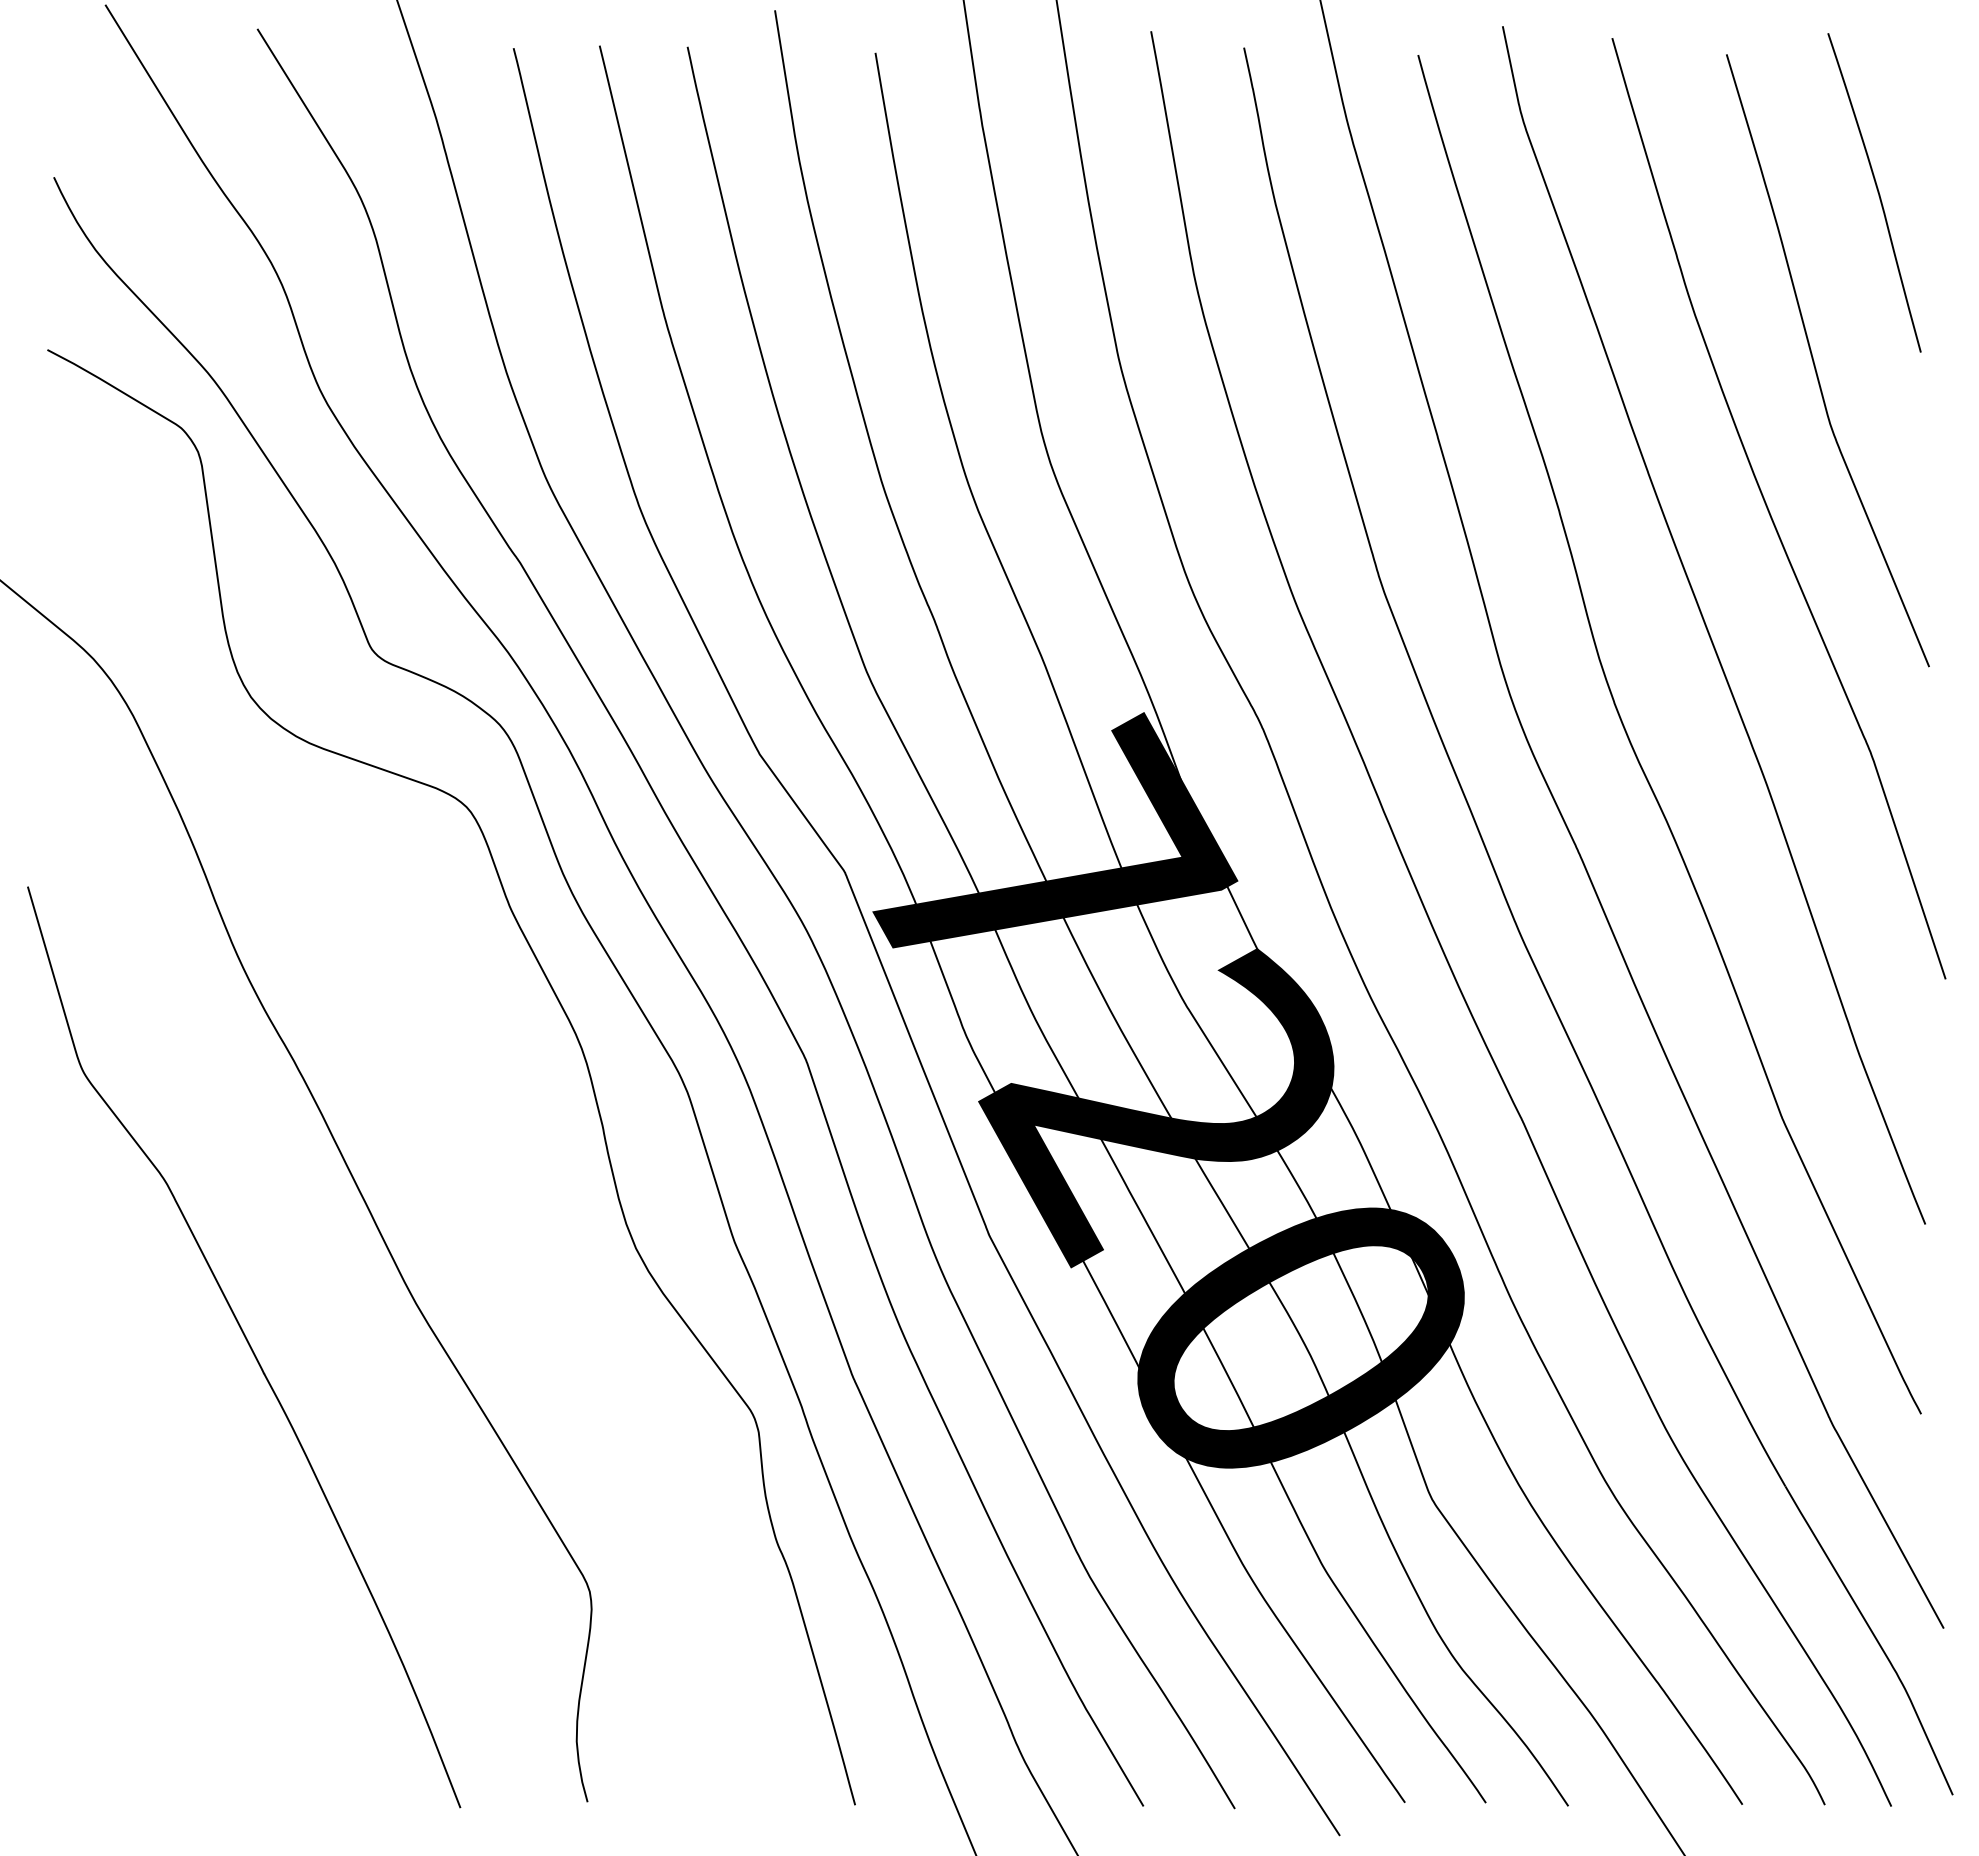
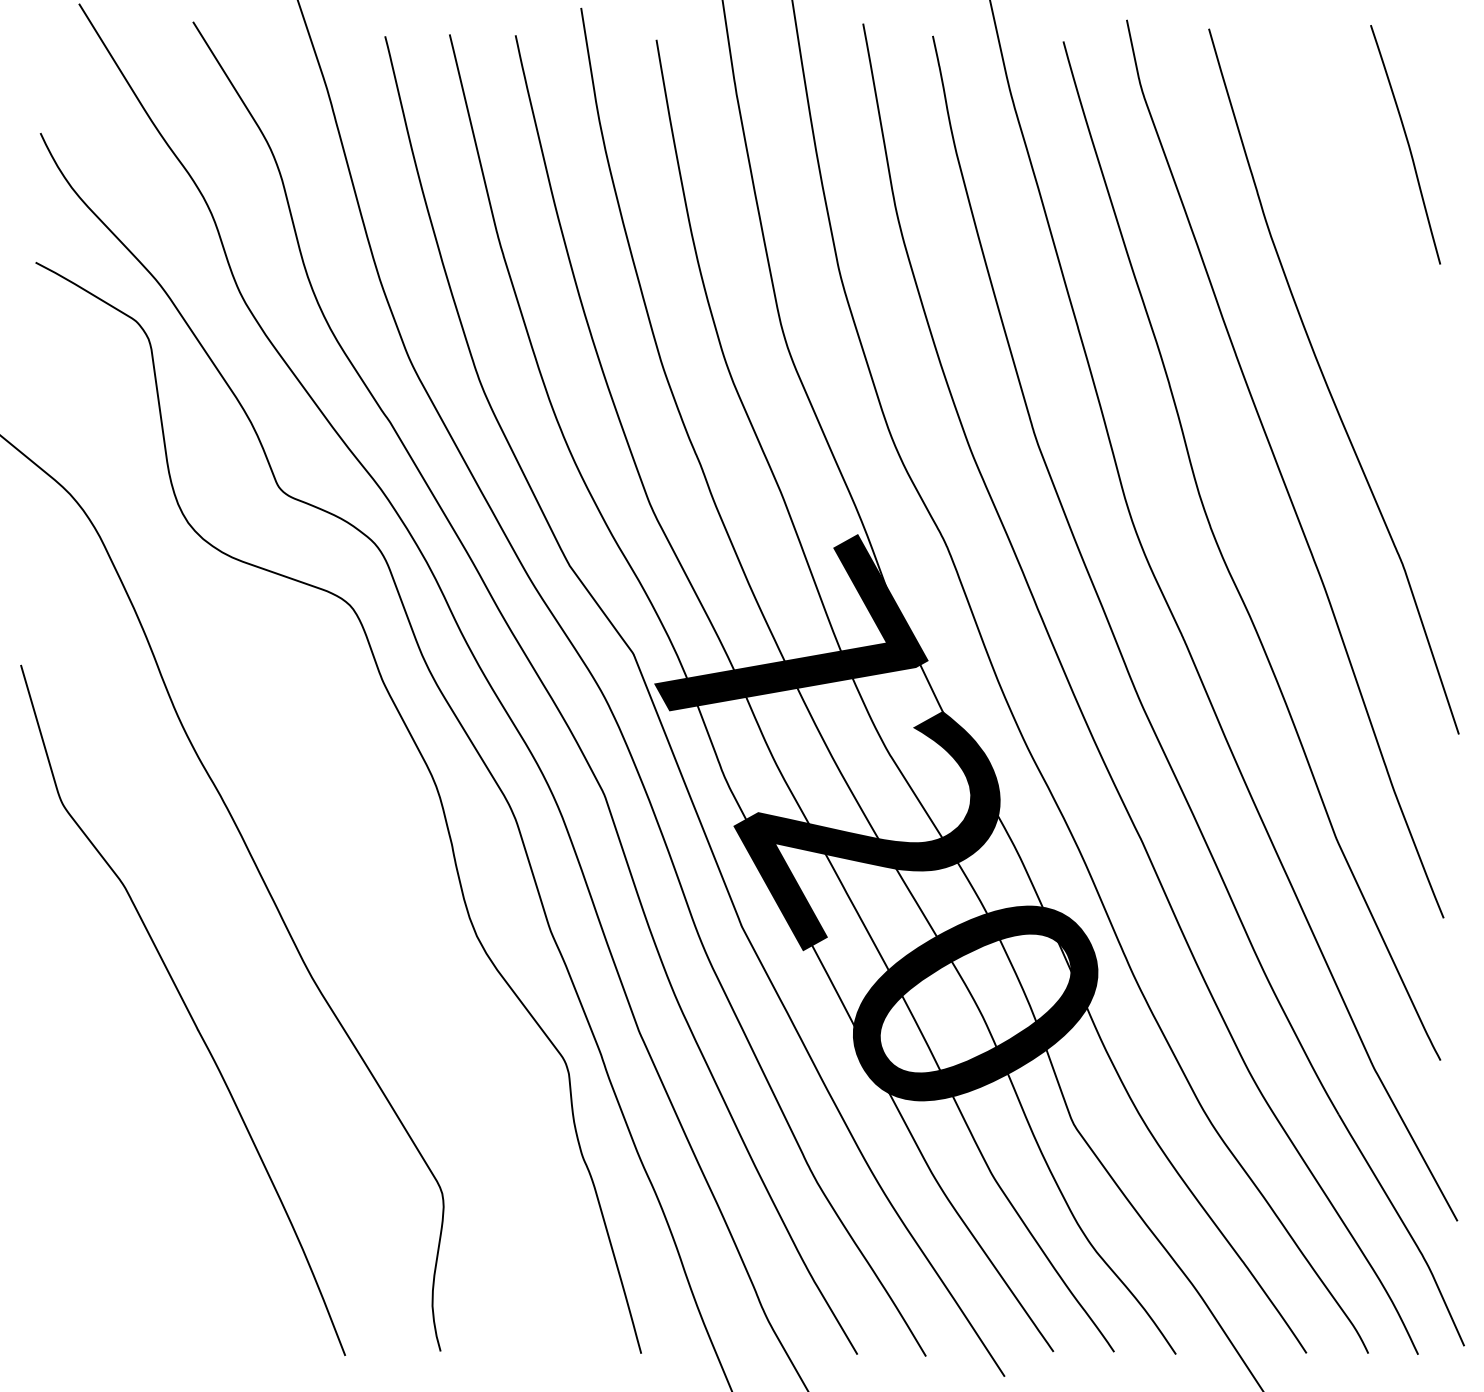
curve: (1815, 364) -> (1361, 273), removed

